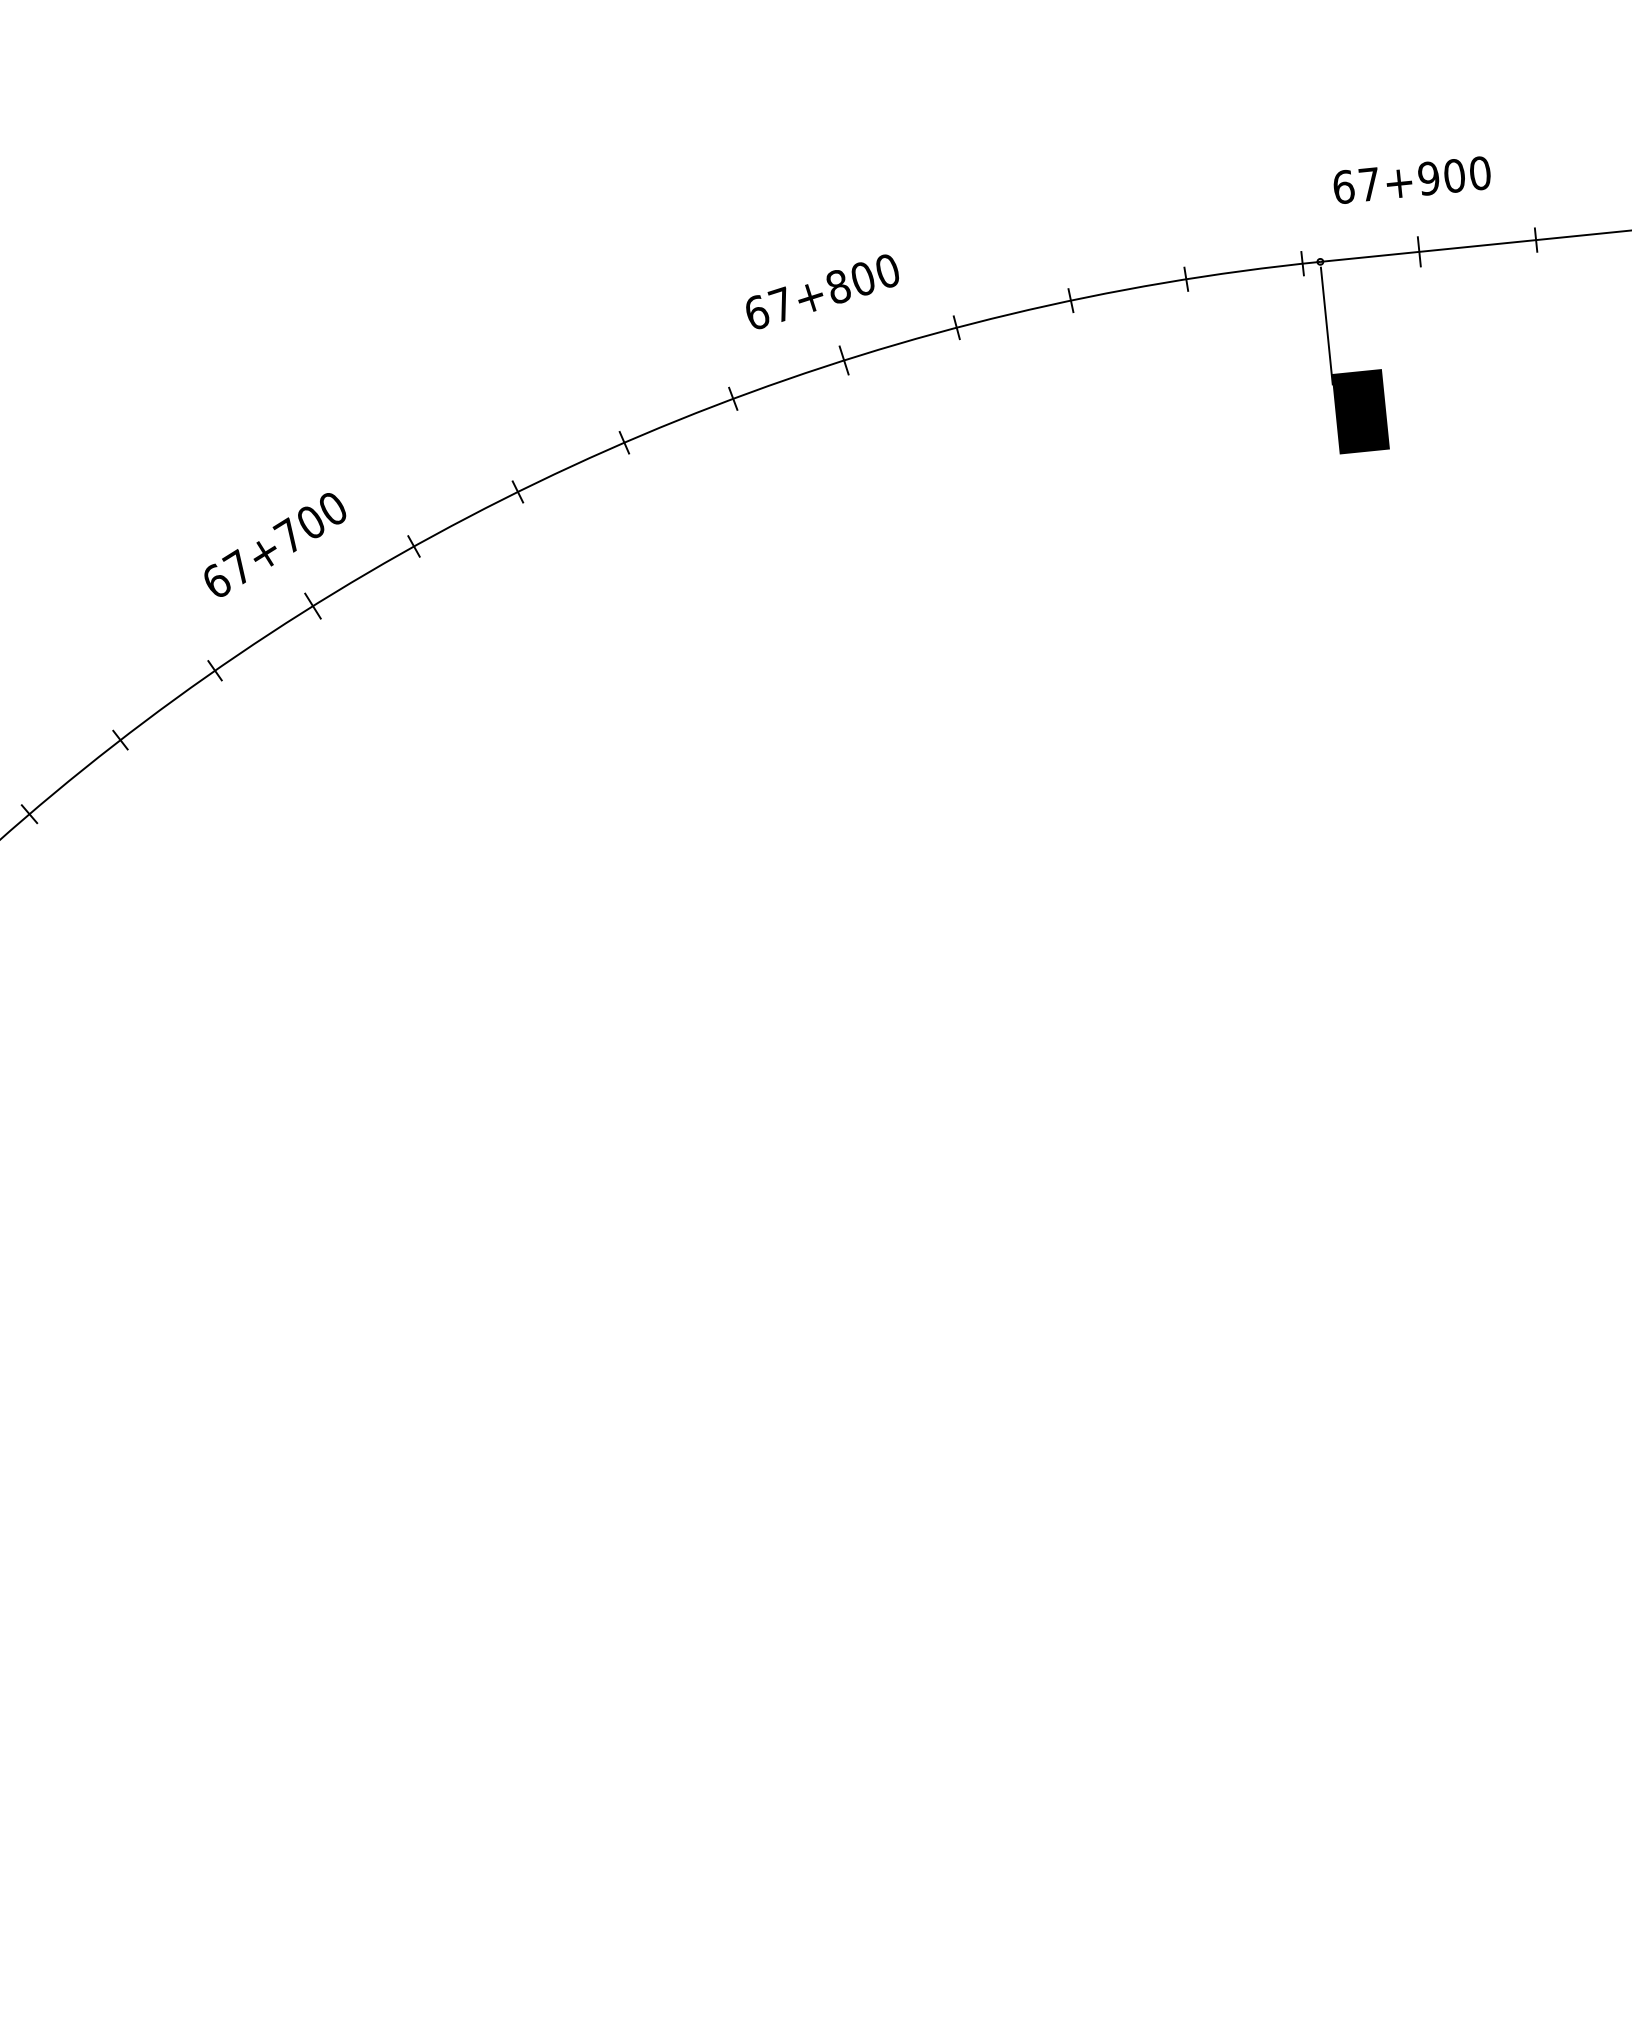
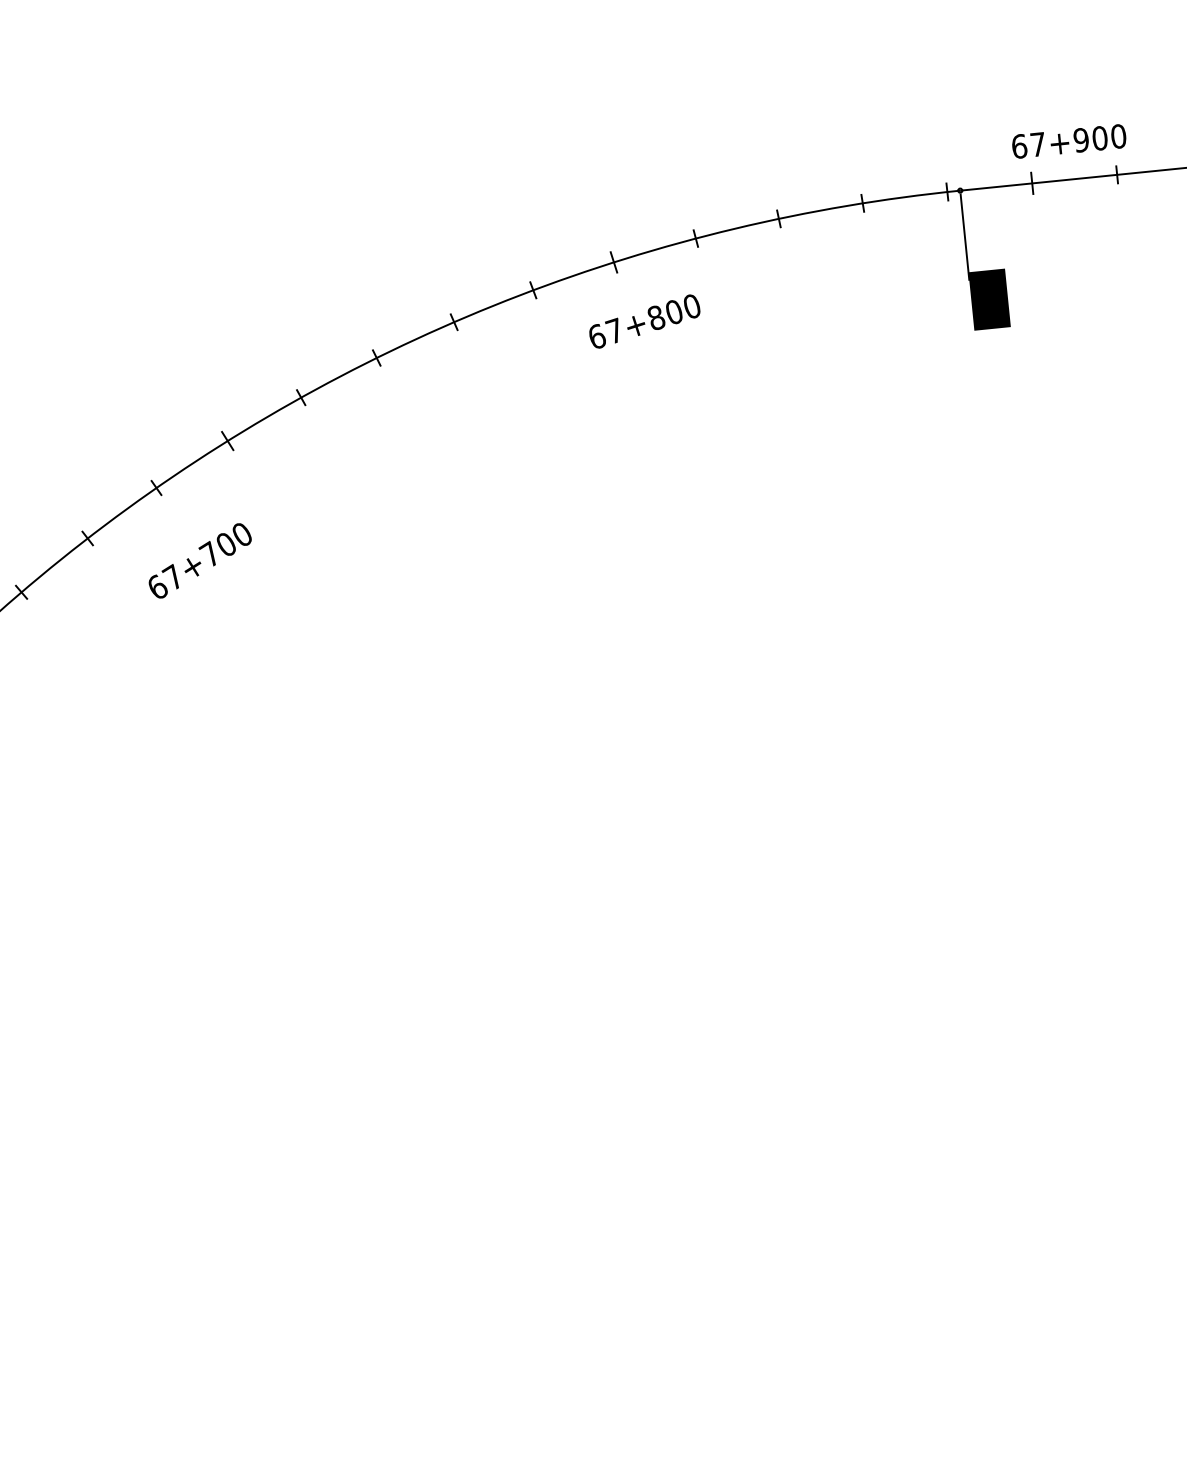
text: (1411, 179) -> (1068, 140), moved
text: (822, 291) -> (644, 321), moved
text: (275, 544) -> (200, 560), moved

